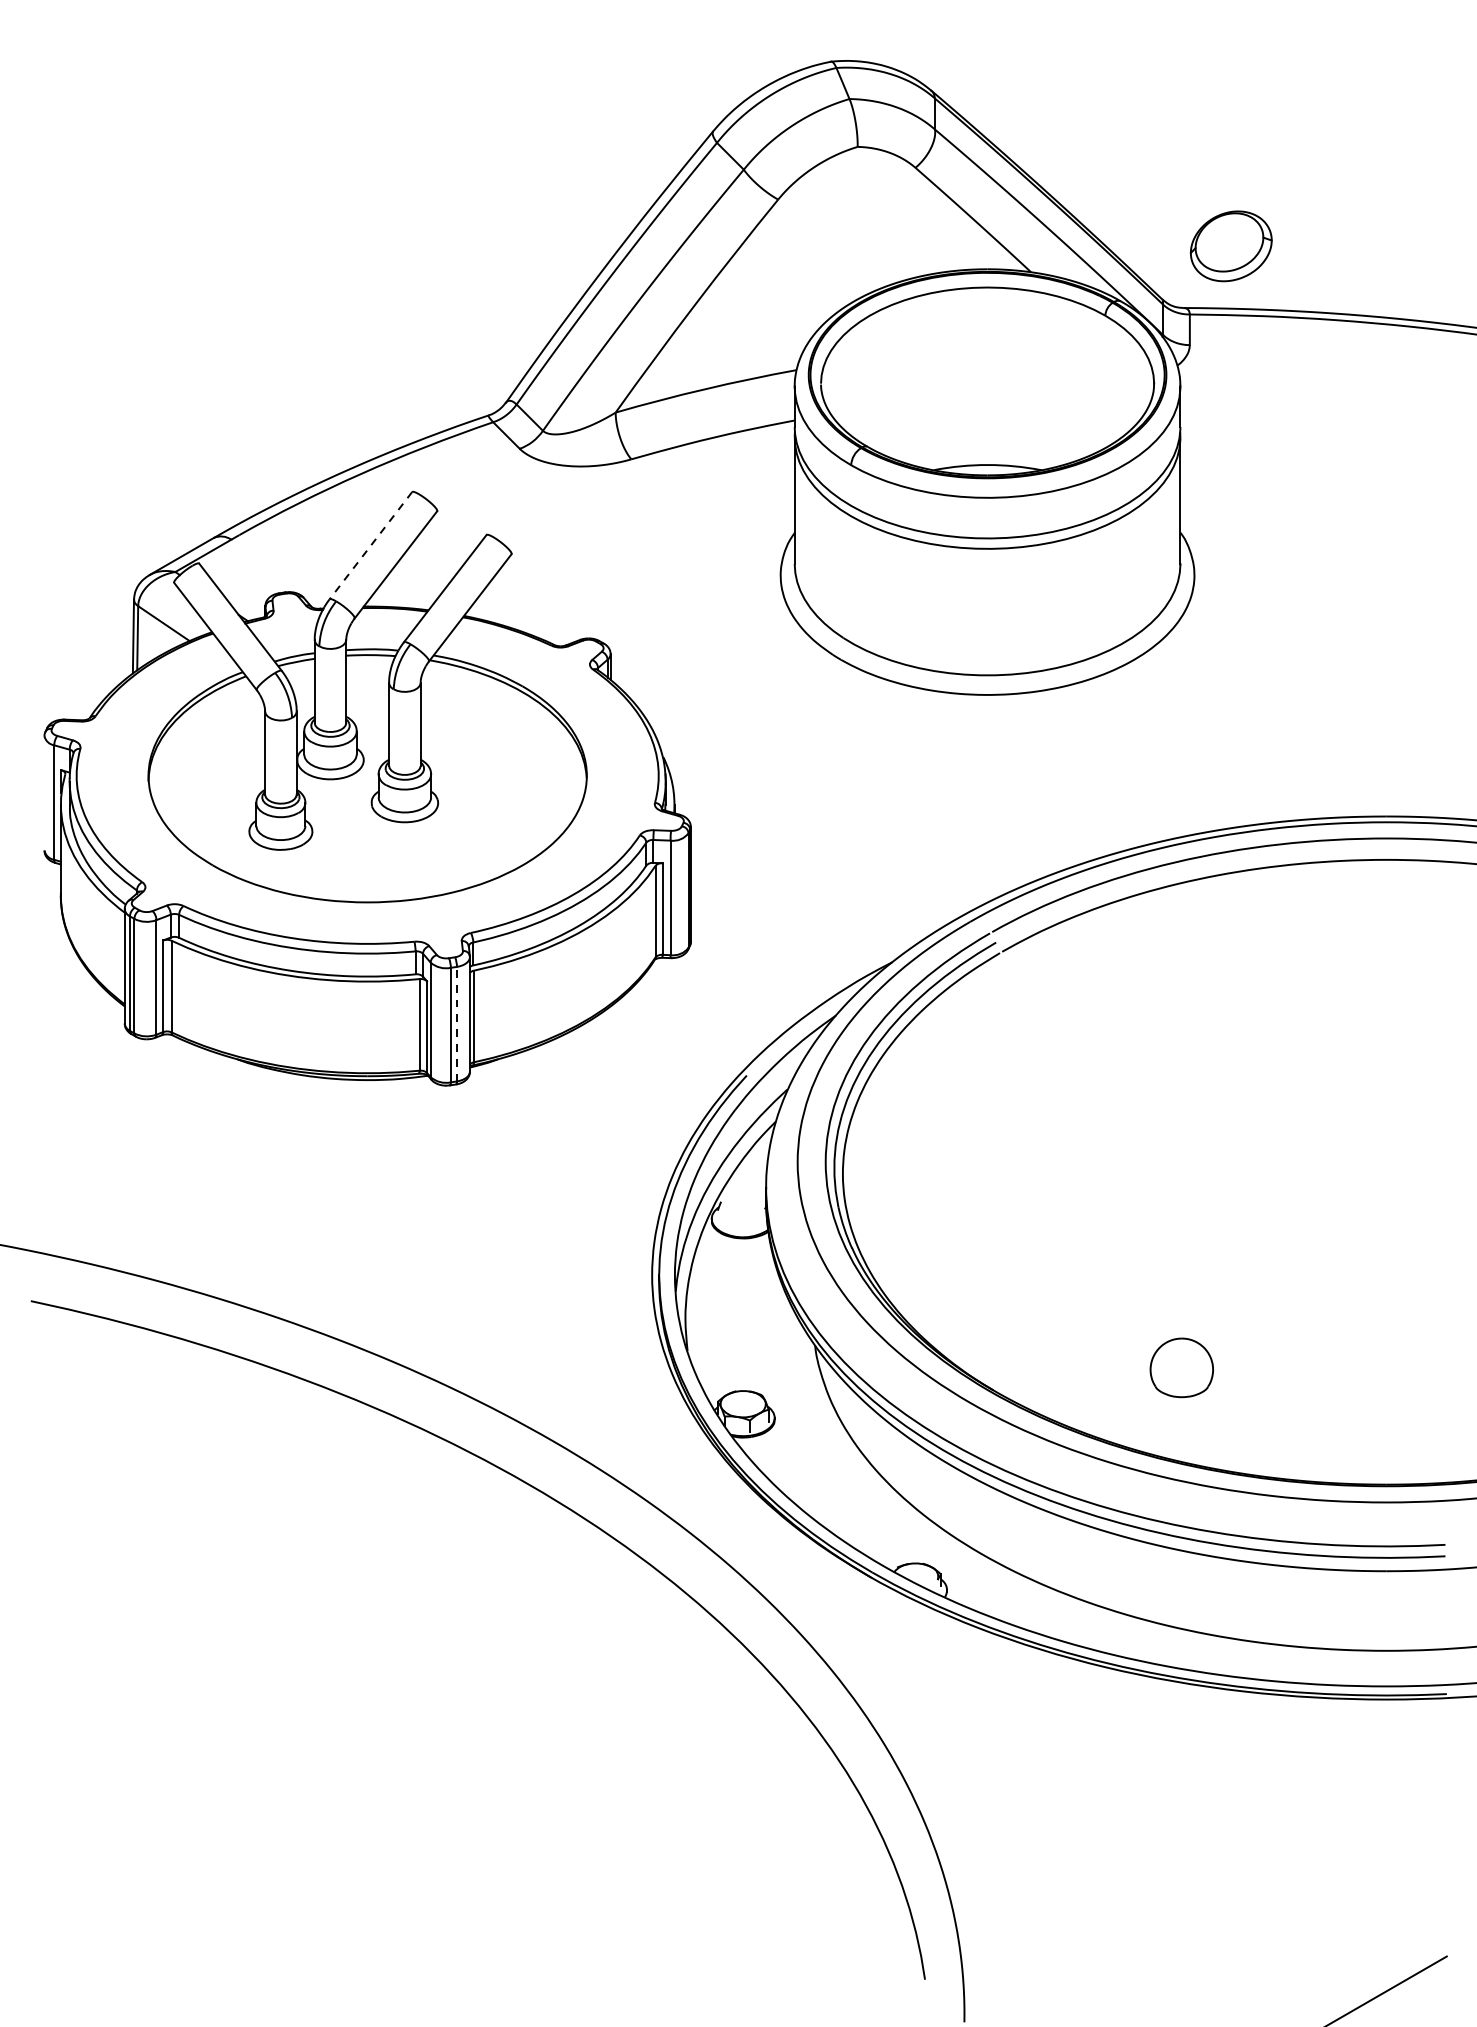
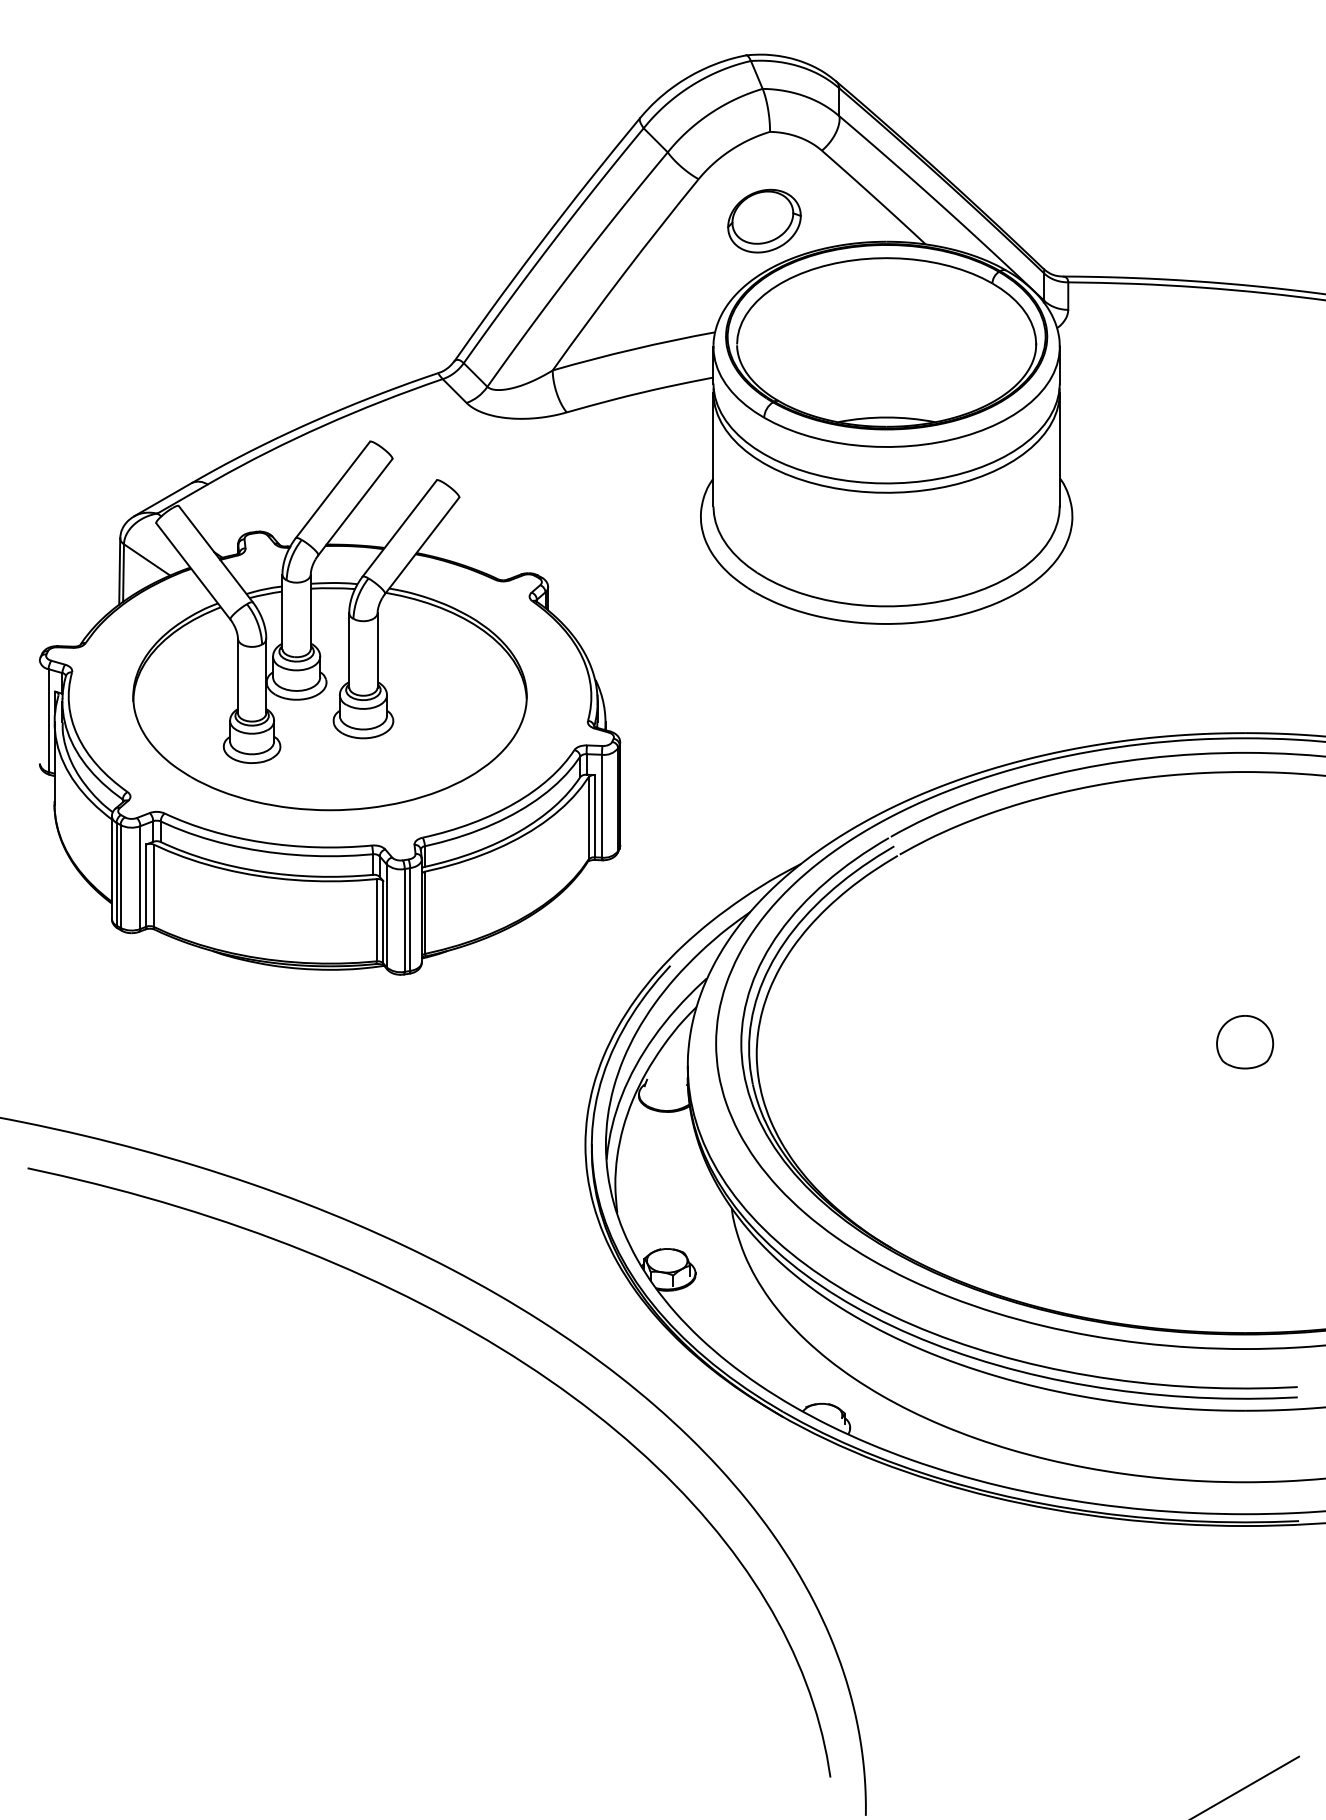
part: (1231, 245) -> (764, 220), moved
line: (370, 545) -> (332, 489), dashed -> solid
line: (457, 1024) -> (410, 919), dashed -> solid
part: (1182, 1368) -> (1245, 1042), moved

